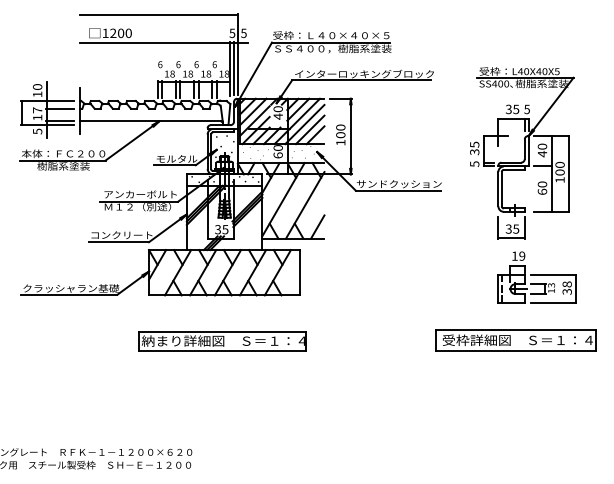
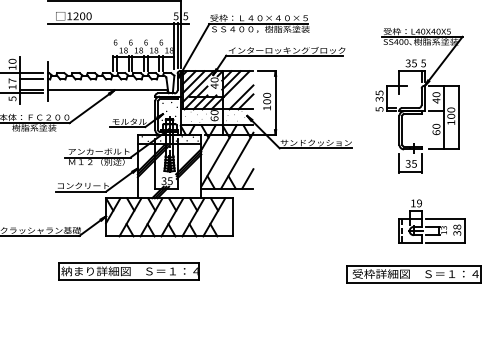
line: (304, 124) -> (236, 92), removed
part: (522, 153) -> (419, 100), moved
part: (222, 341) -> (129, 271), moved

